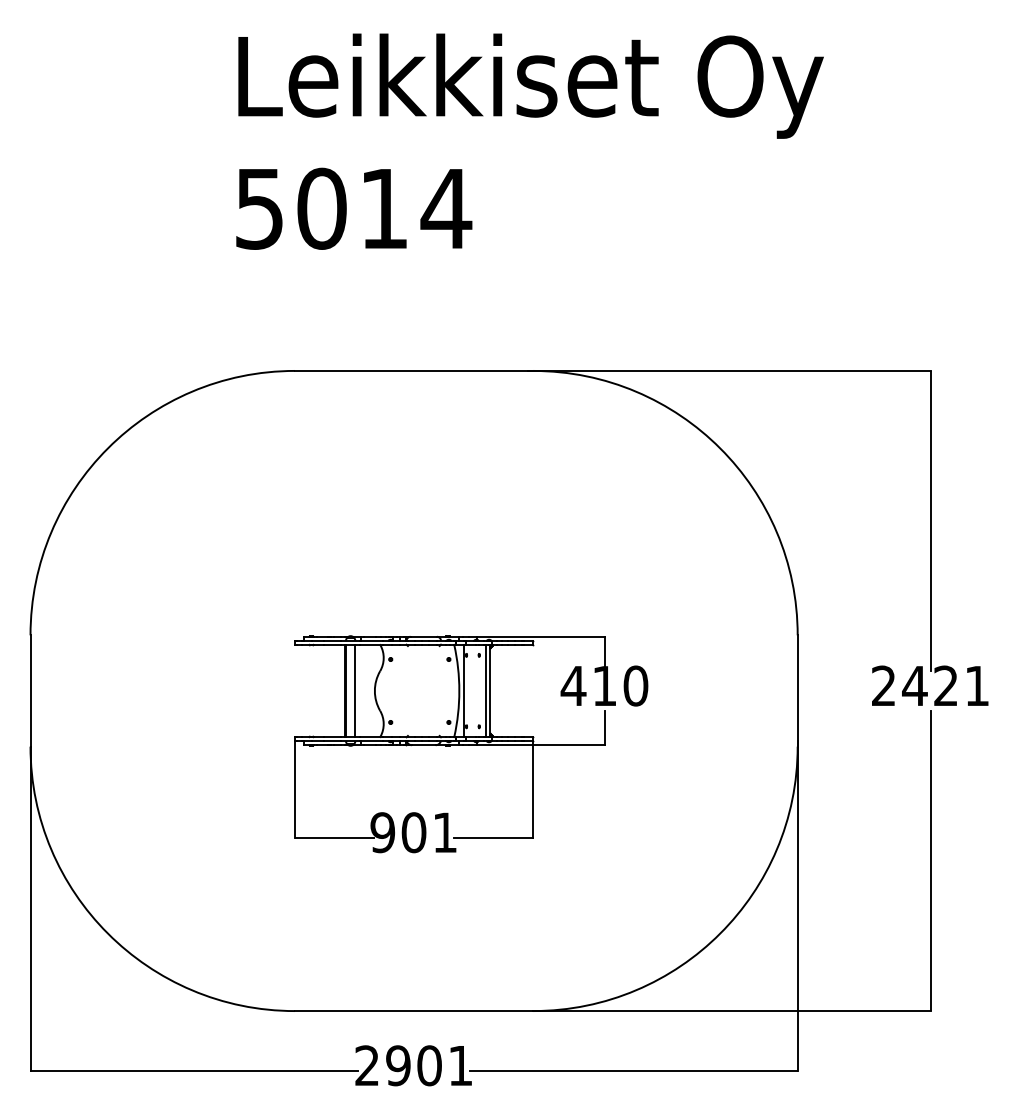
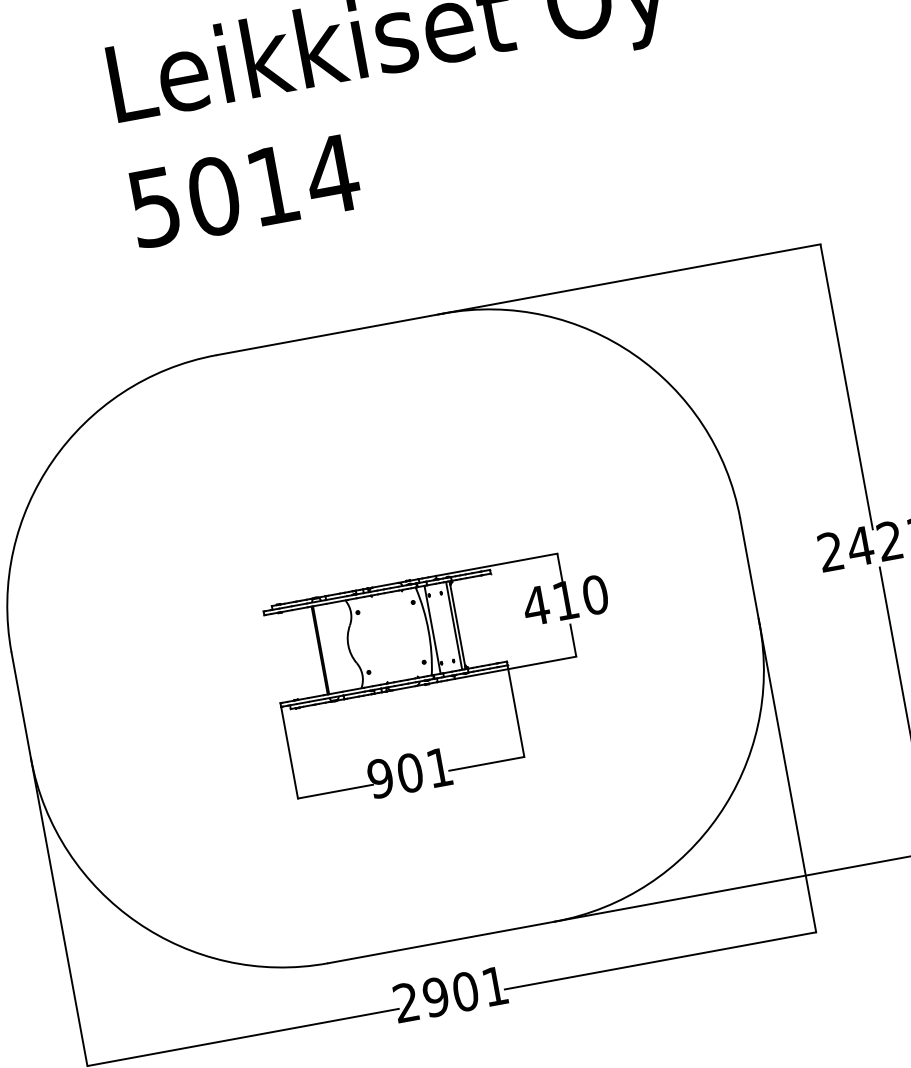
line: (355, 690) -> (329, 648), removed

